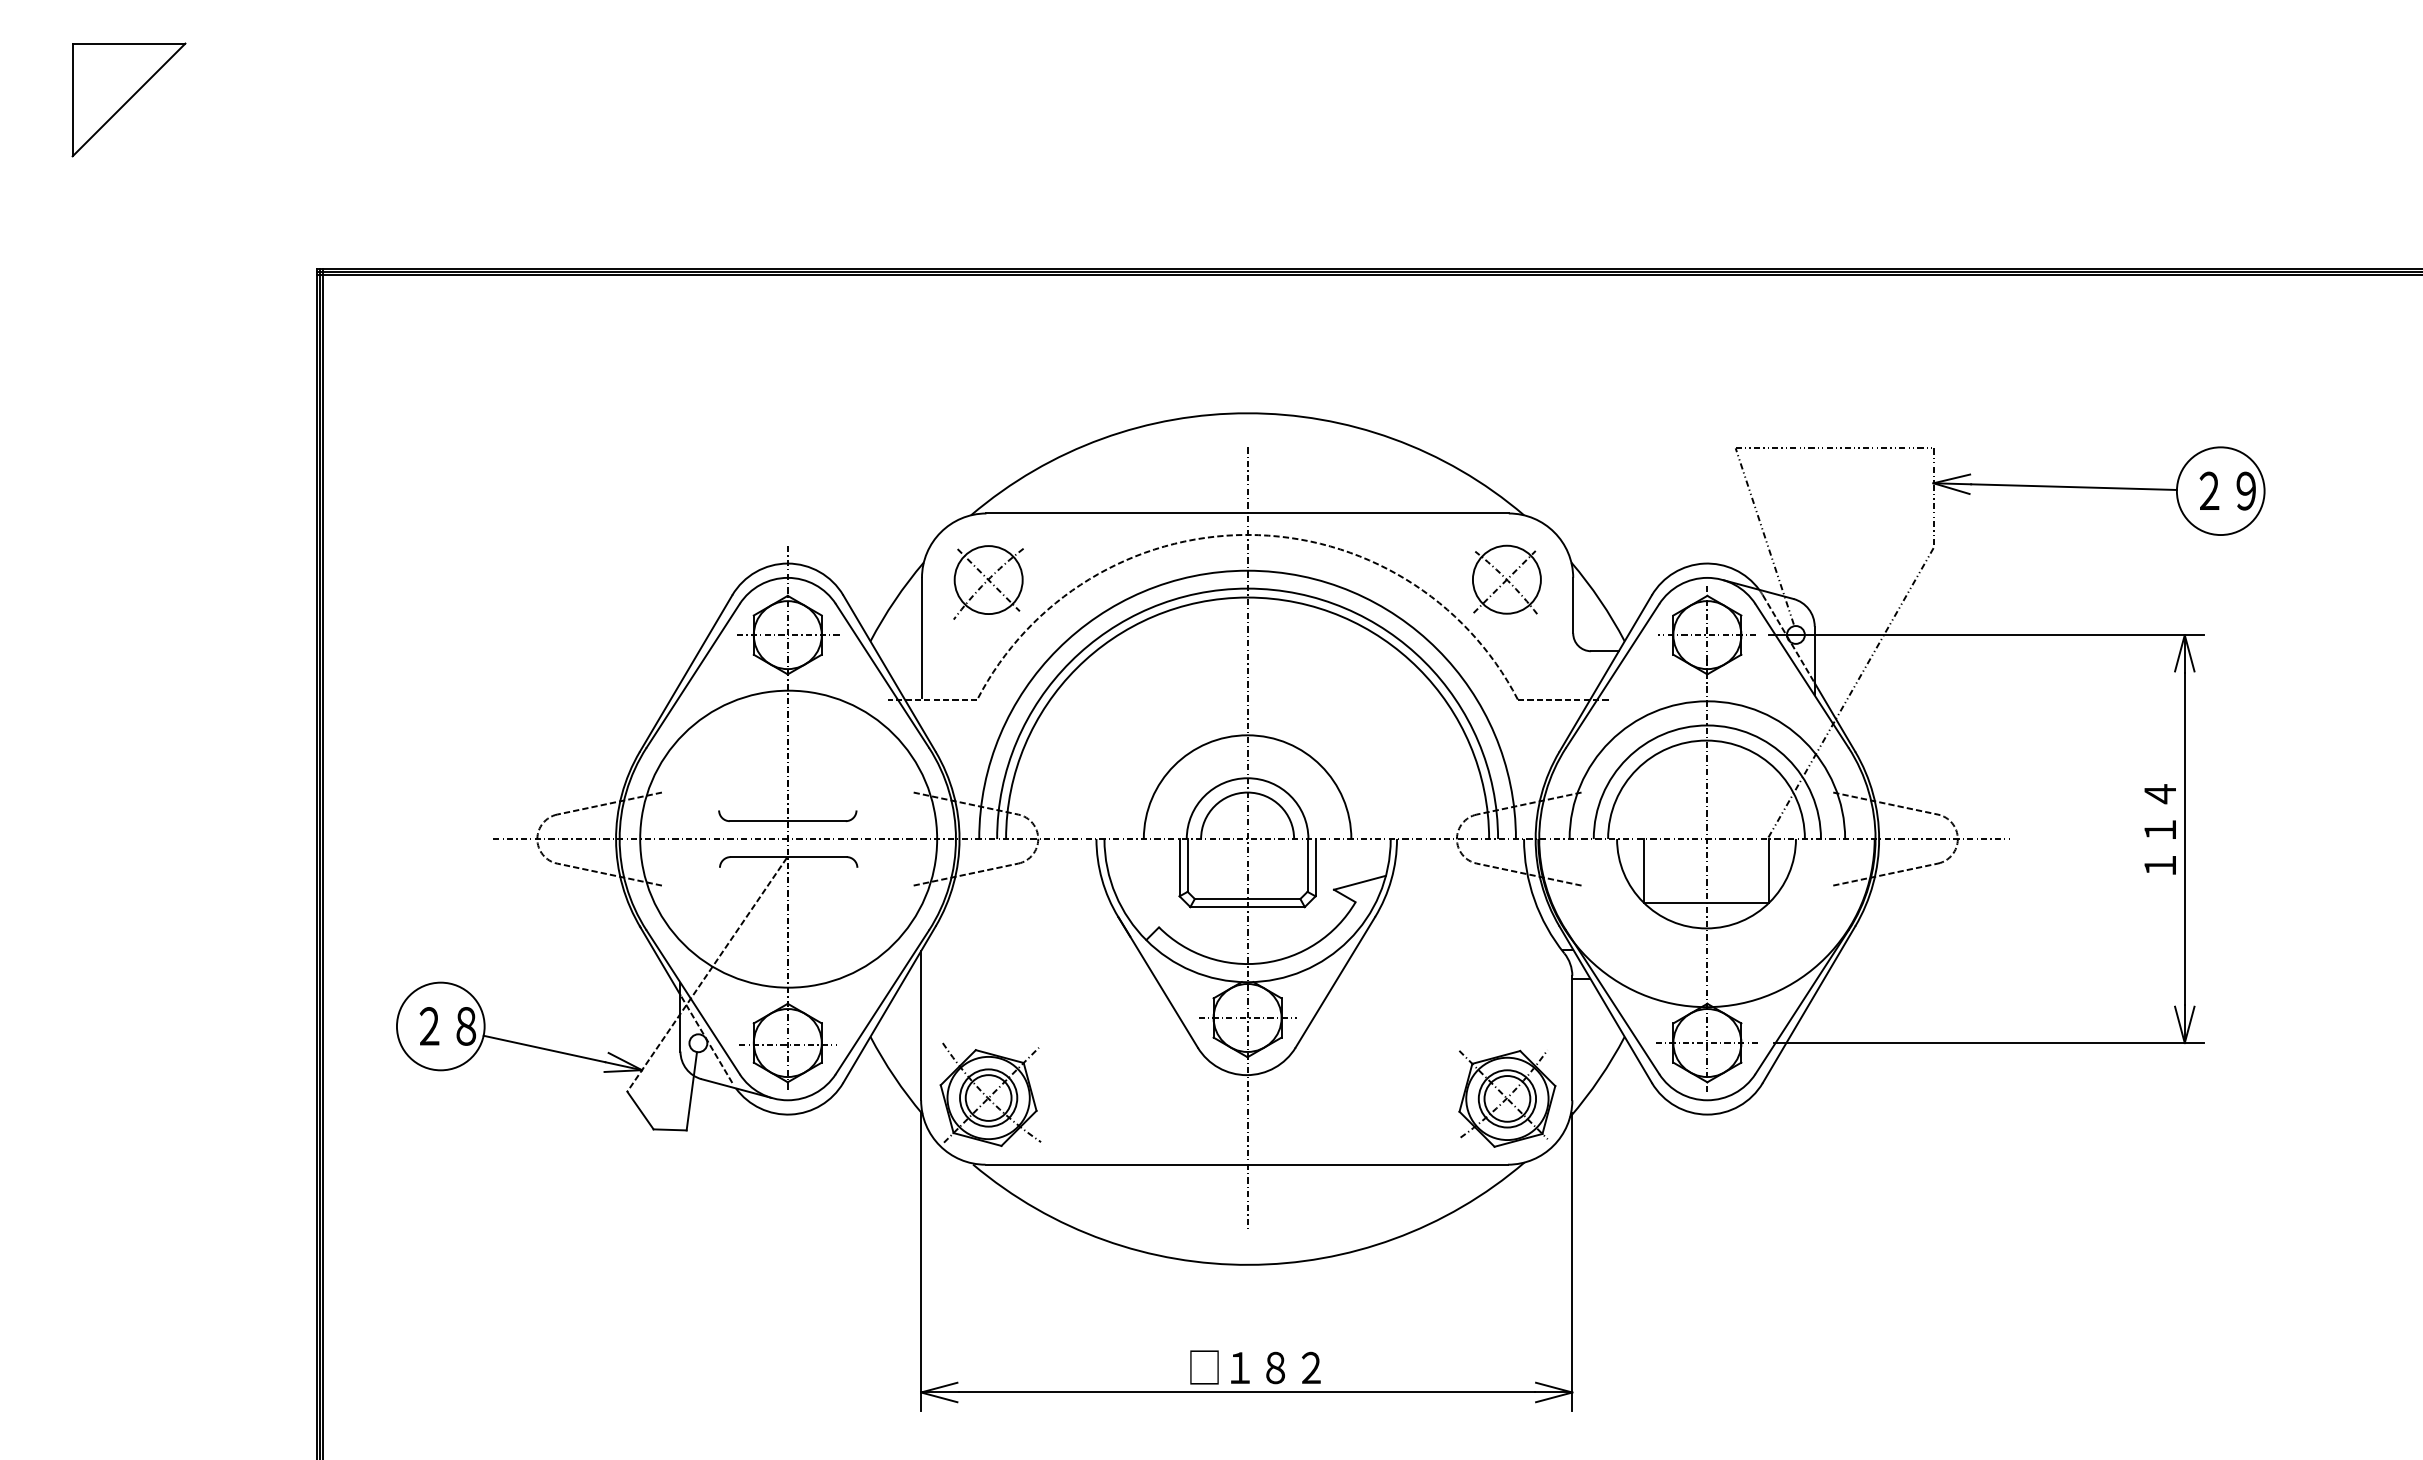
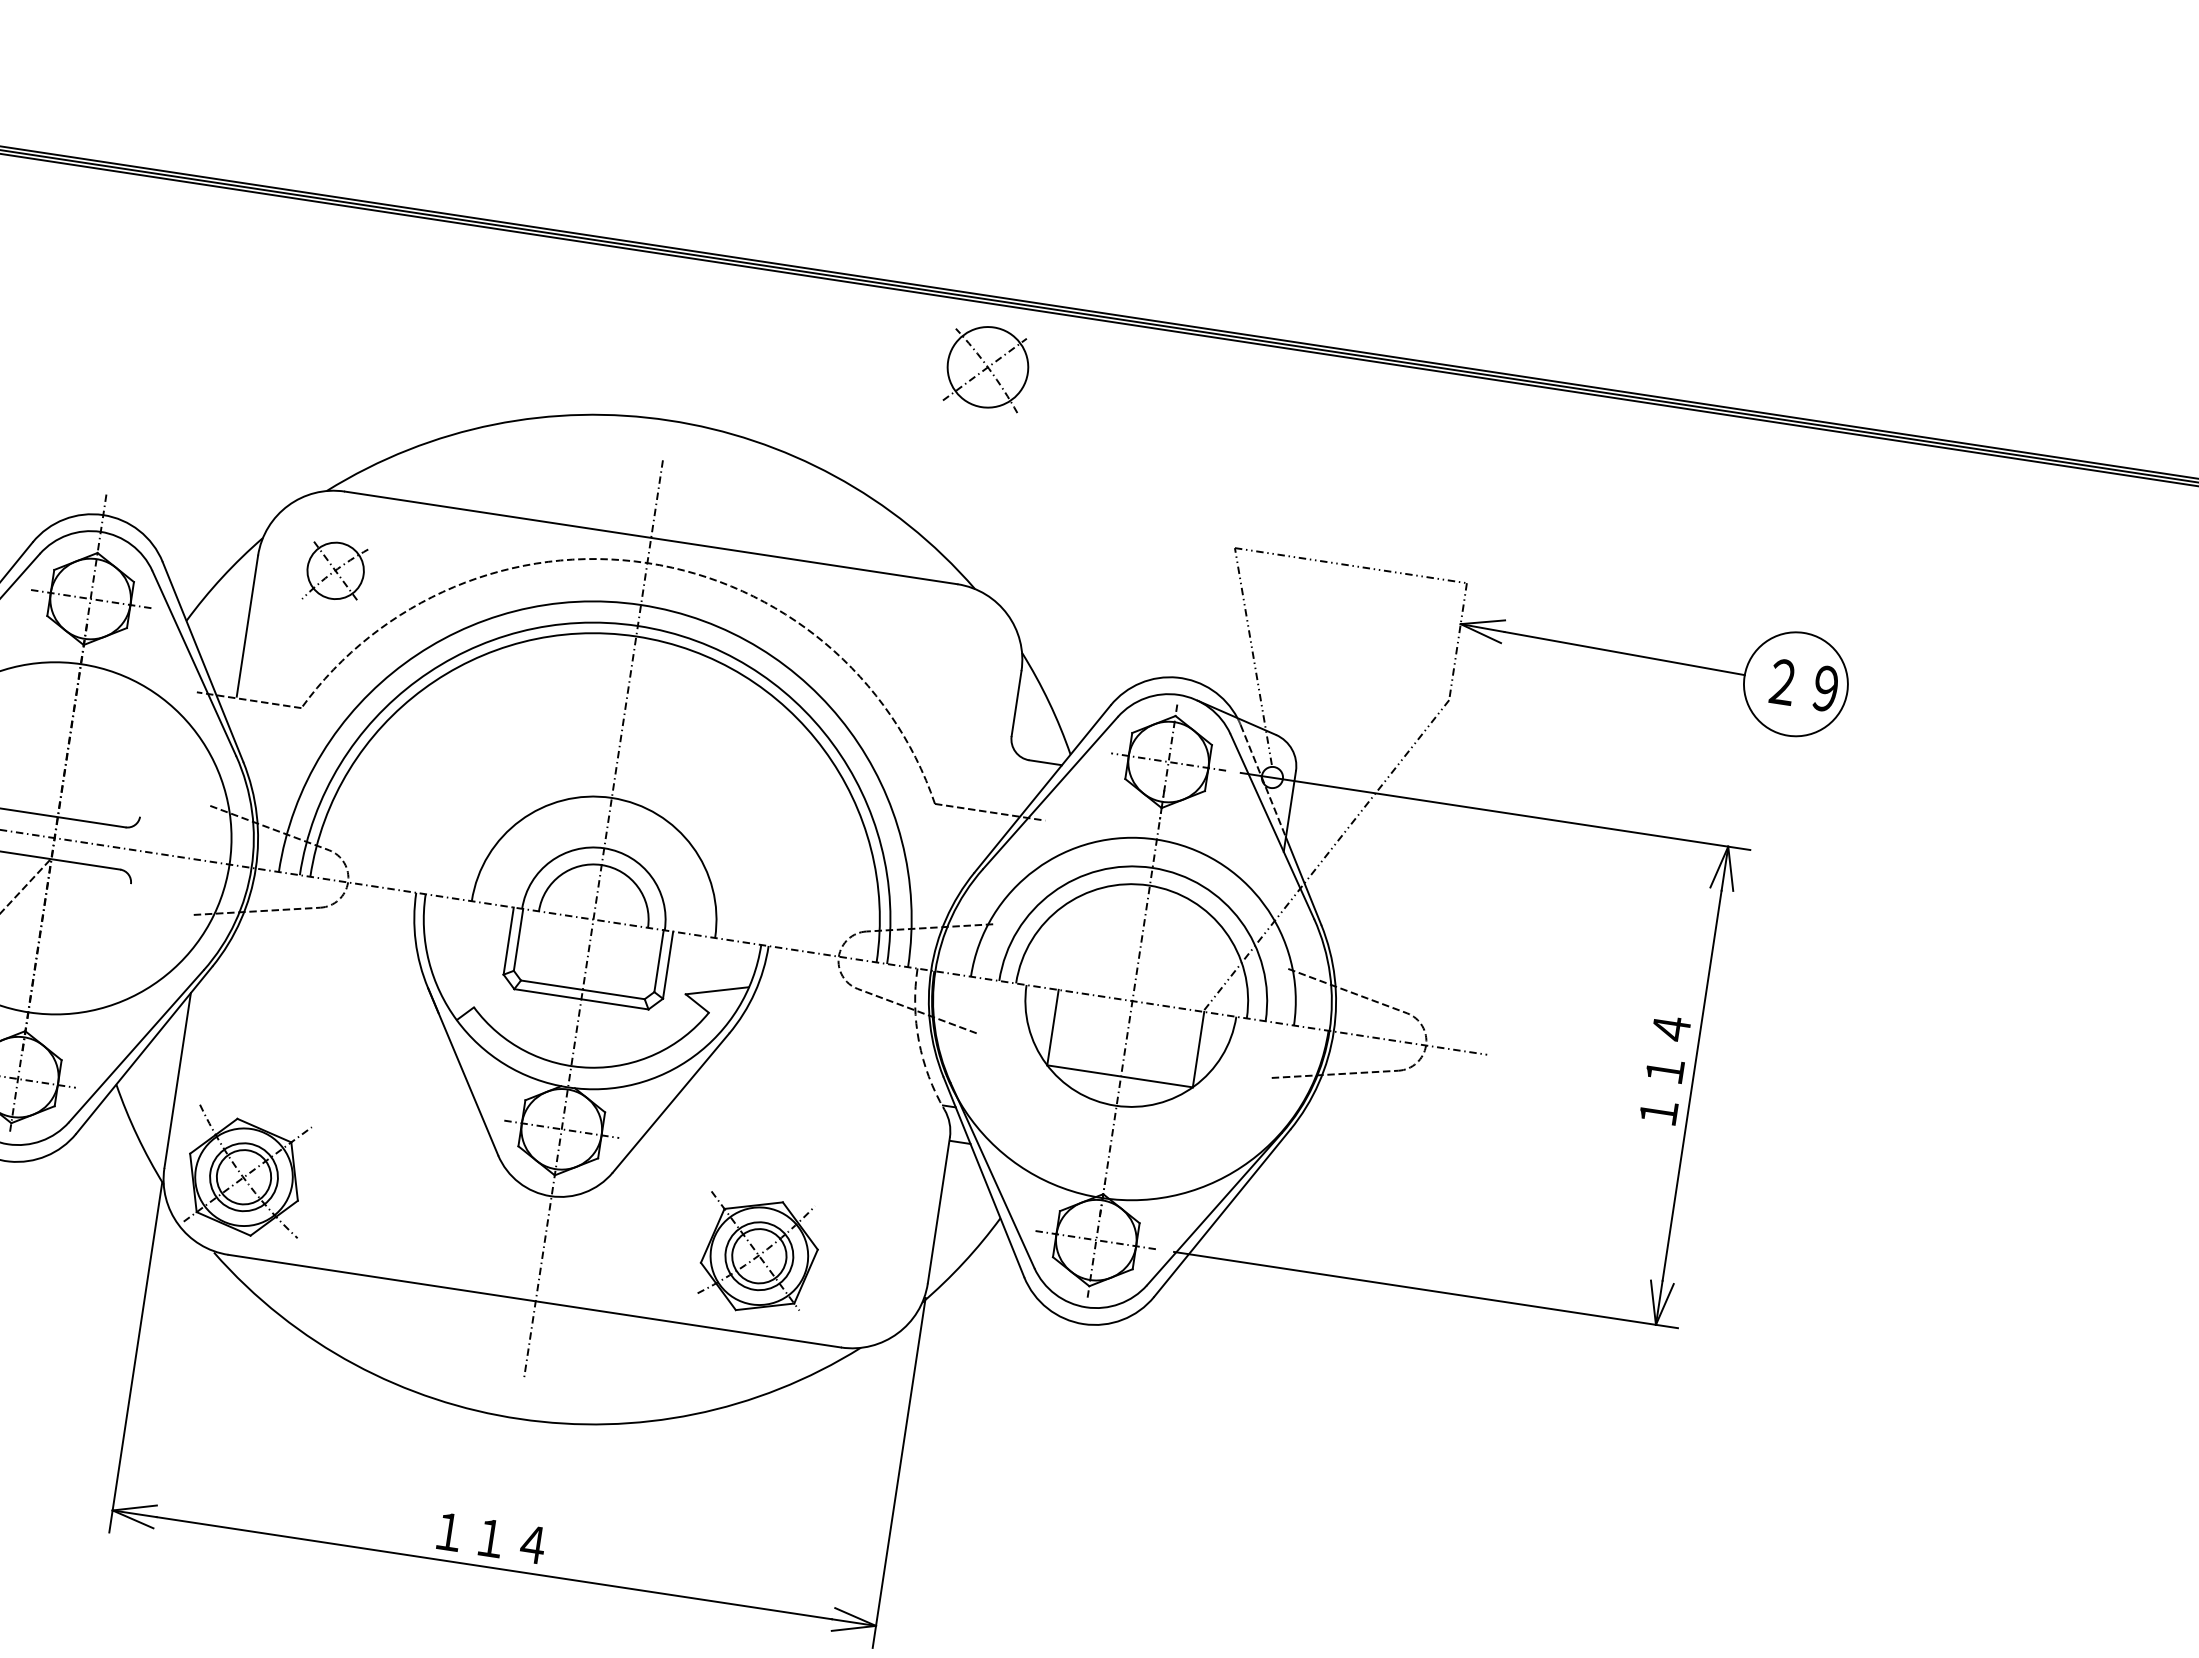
part: (1506, 579) -> (987, 366), moved
part: (988, 582) -> (335, 572), size x0.7
arc: (1534, 899) -> (919, 1041), solid -> dashed
part: (1507, 1098) -> (759, 1255), moved
text: (1255, 1367) -> (509, 1540), □１８２ -> １１４

